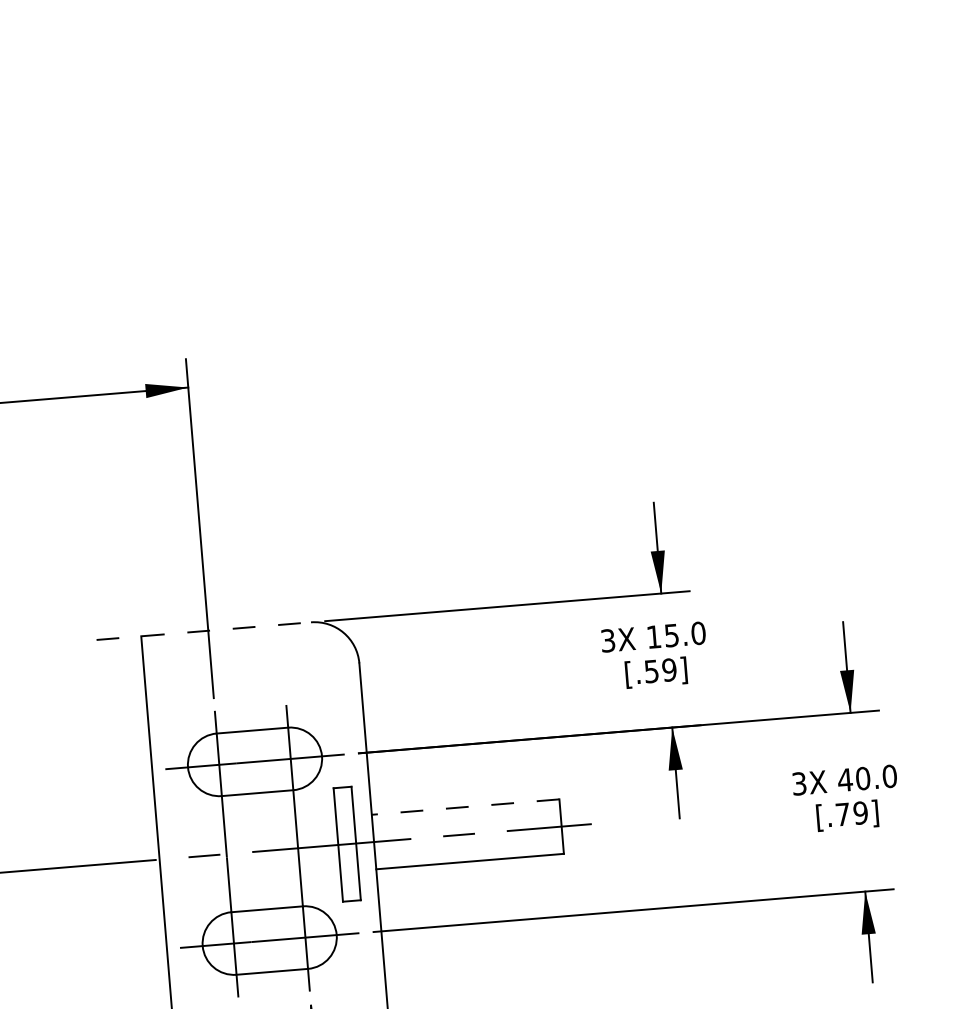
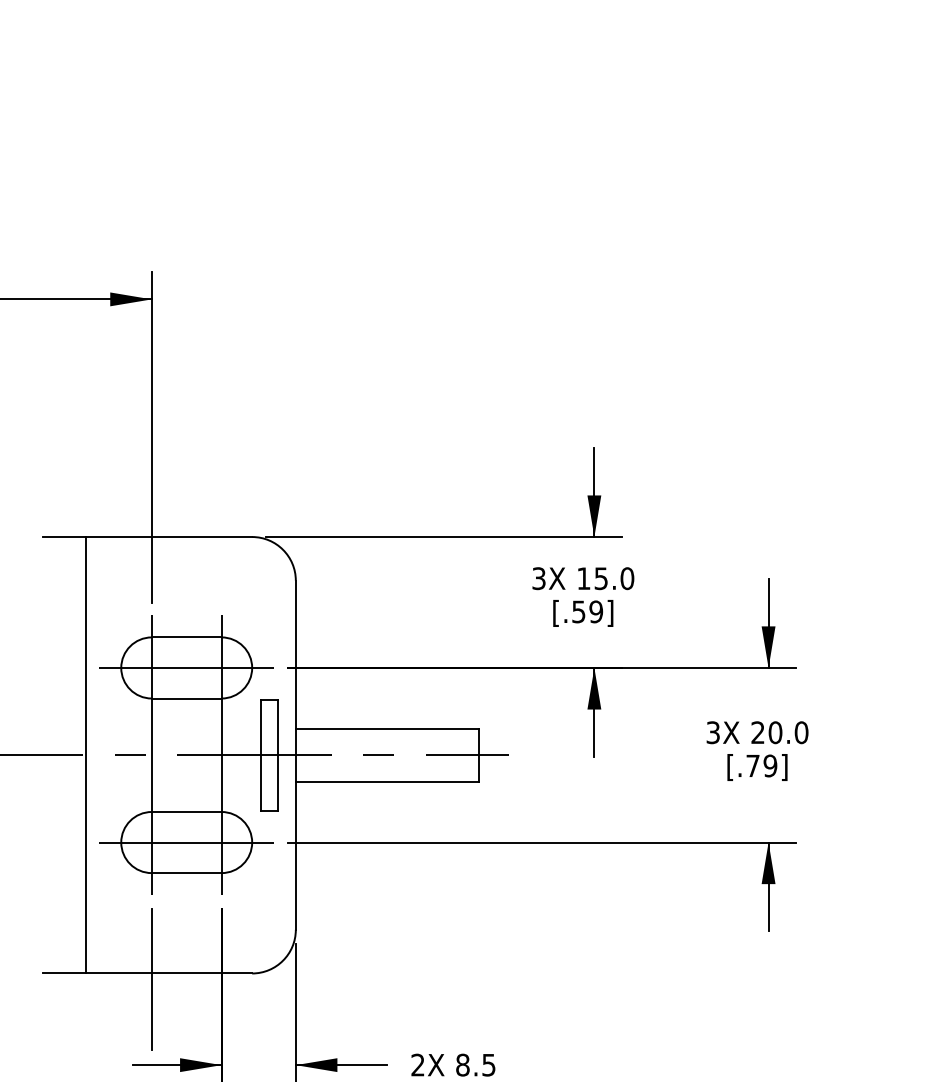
line: (203, 631) -> (147, 537), dashed -> solid
text: (844, 779) -> (757, 732), 40.0 -> 20.0
line: (465, 806) -> (387, 728), dashed -> solid

